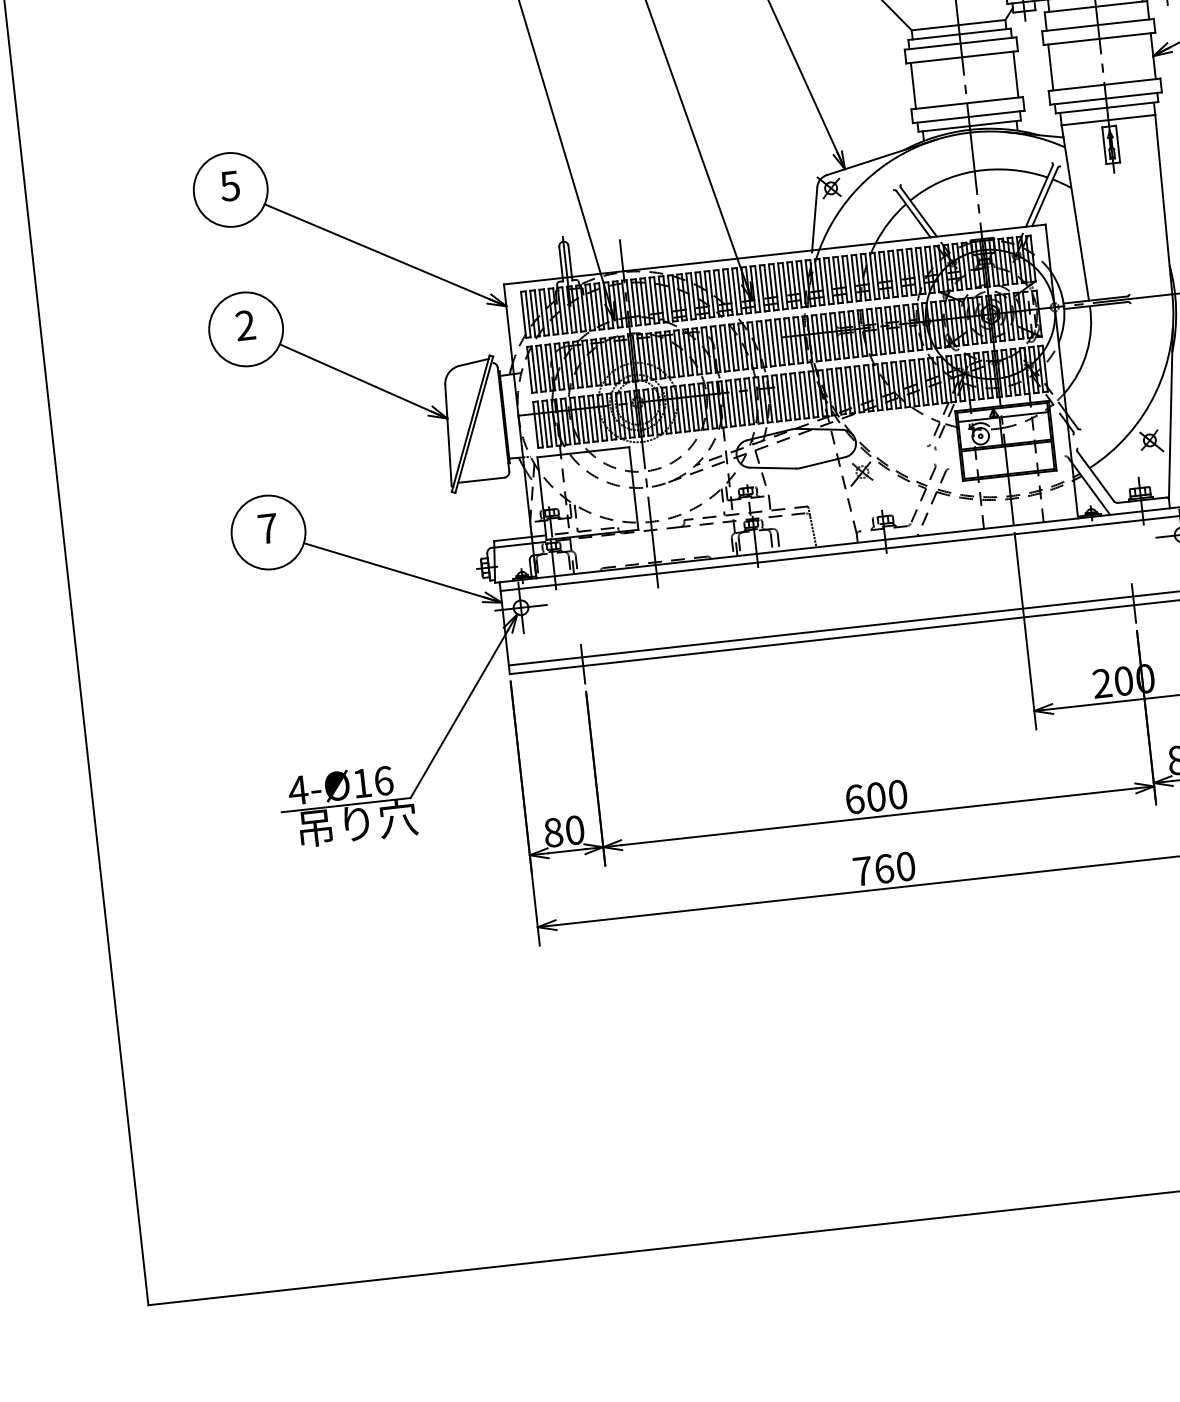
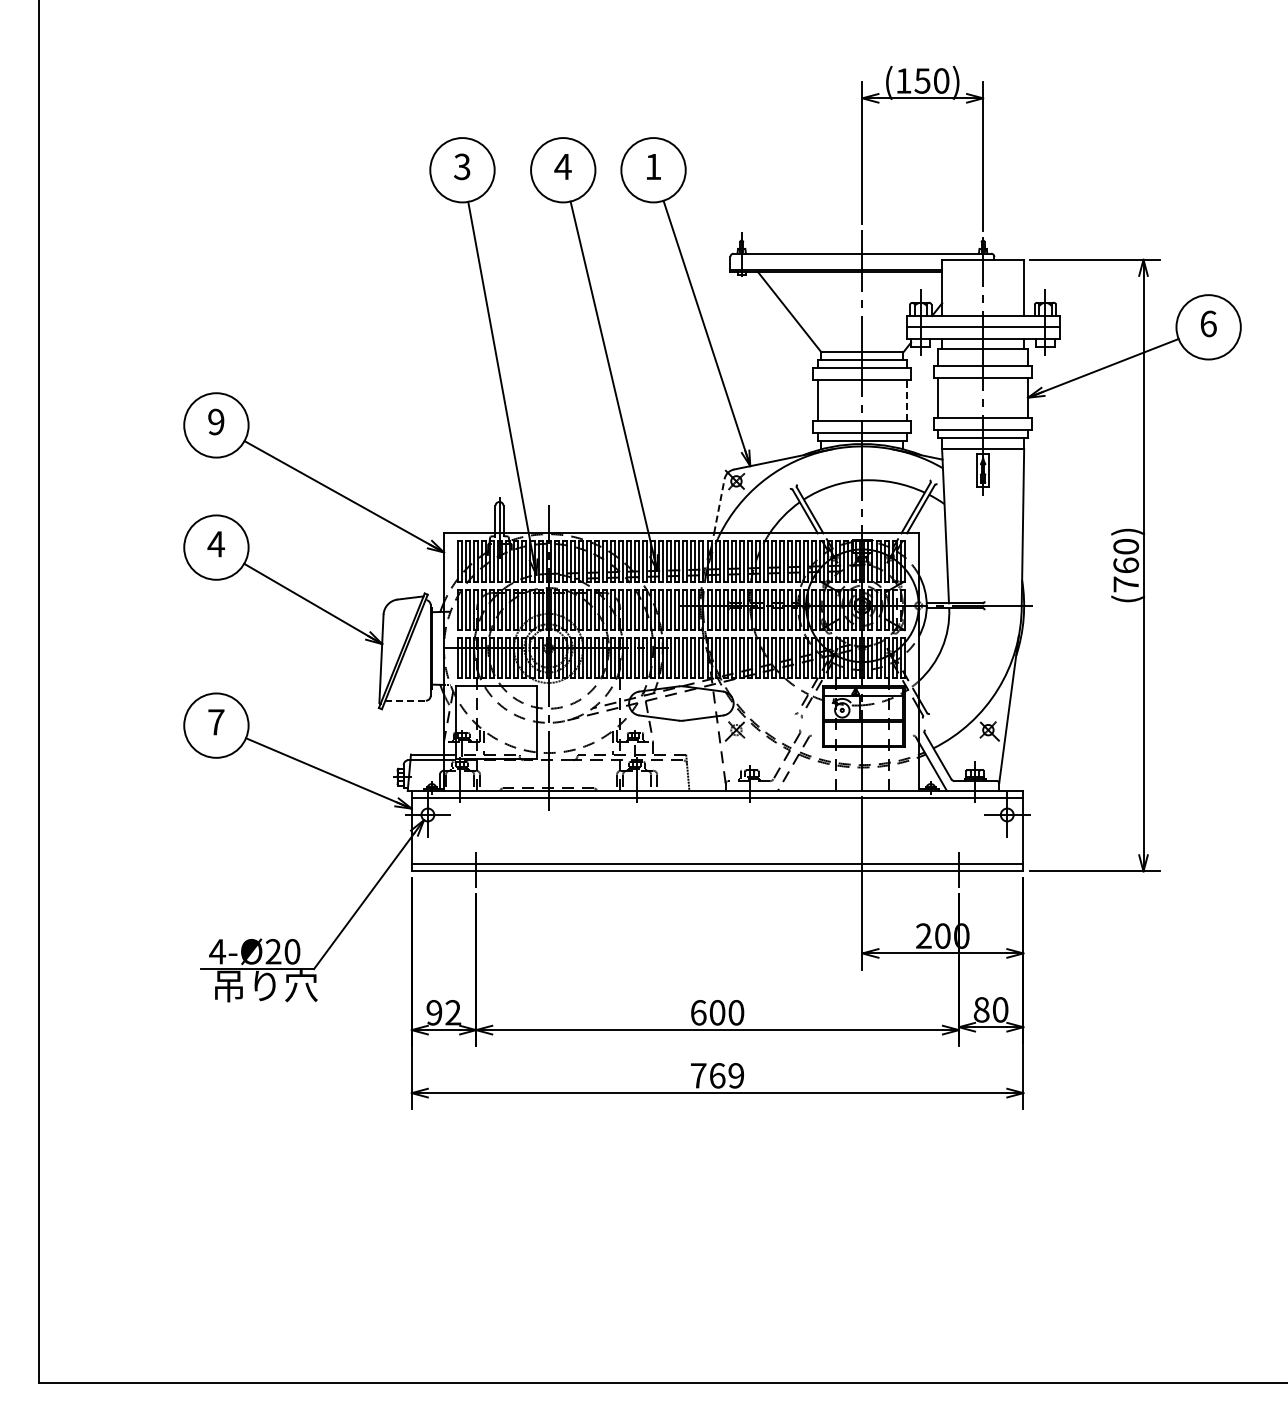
line: (1016, 74) -> (907, 400), solid -> dashed
text: (230, 185) -> (216, 421), 5 -> 9
line: (814, 219) -> (719, 506), solid -> dashed
text: (244, 325) -> (215, 544), 2 -> 4
line: (482, 479) -> (406, 700), solid -> dashed
text: (372, 781) -> (282, 951), 4-Ø16 -> 4-Ø20
text: (563, 831) -> (443, 1012), 80 -> 92
text: (906, 866) -> (736, 1075), 760 -> 769

